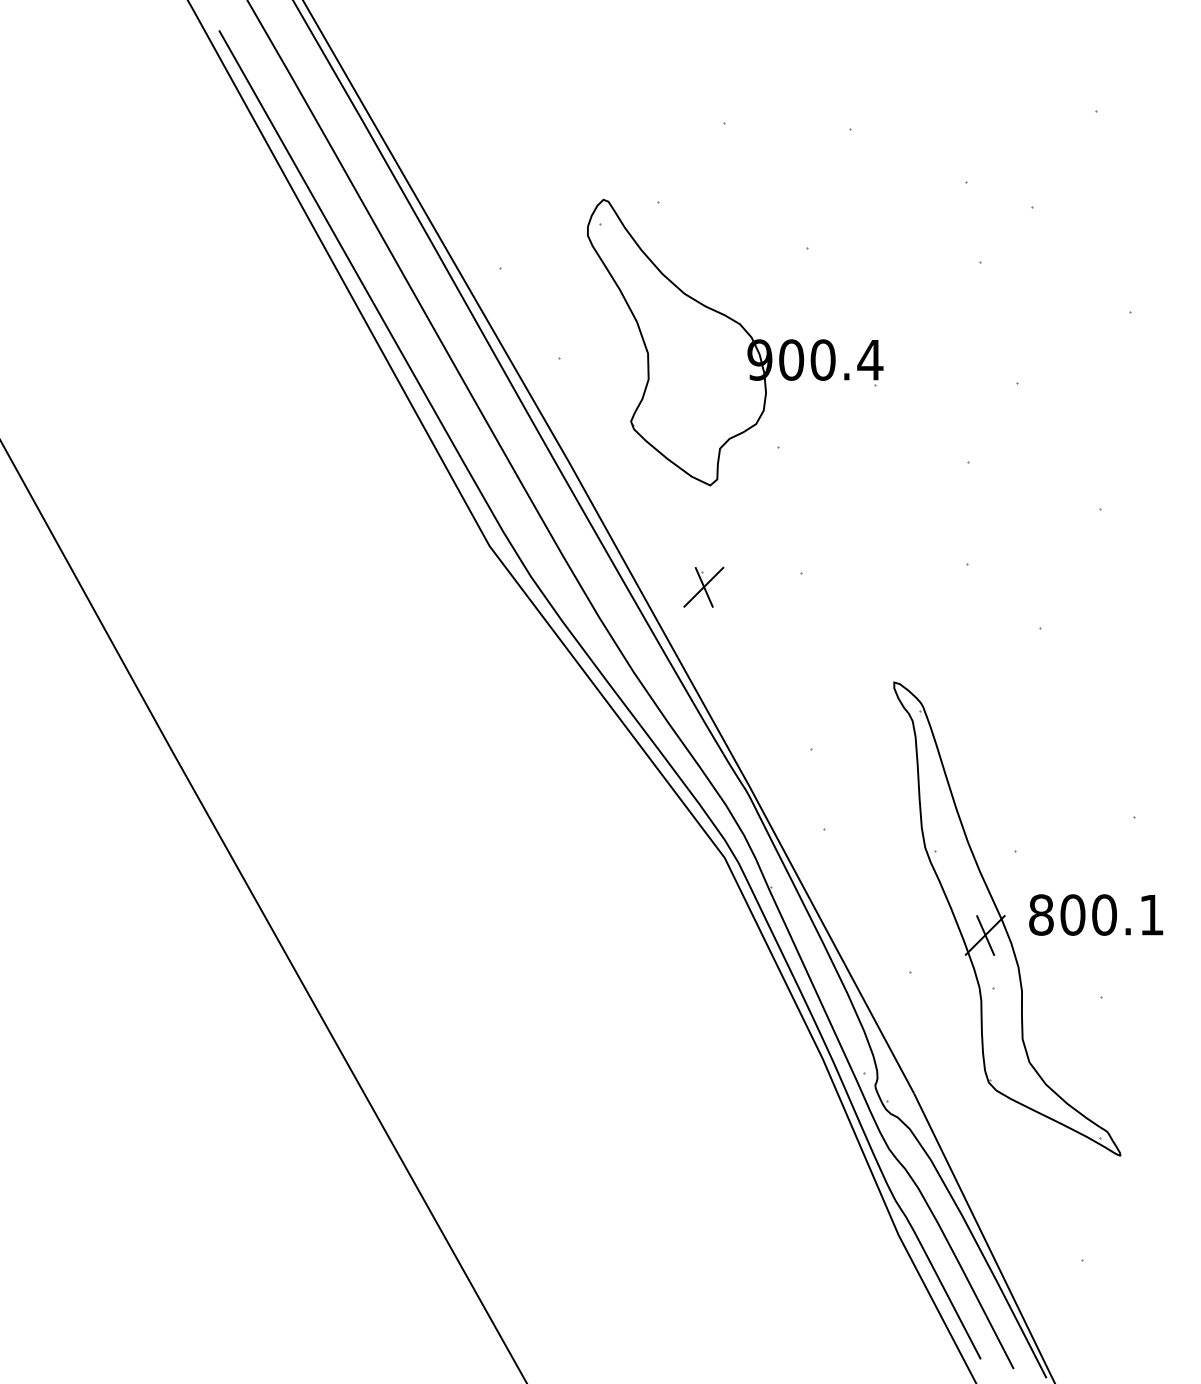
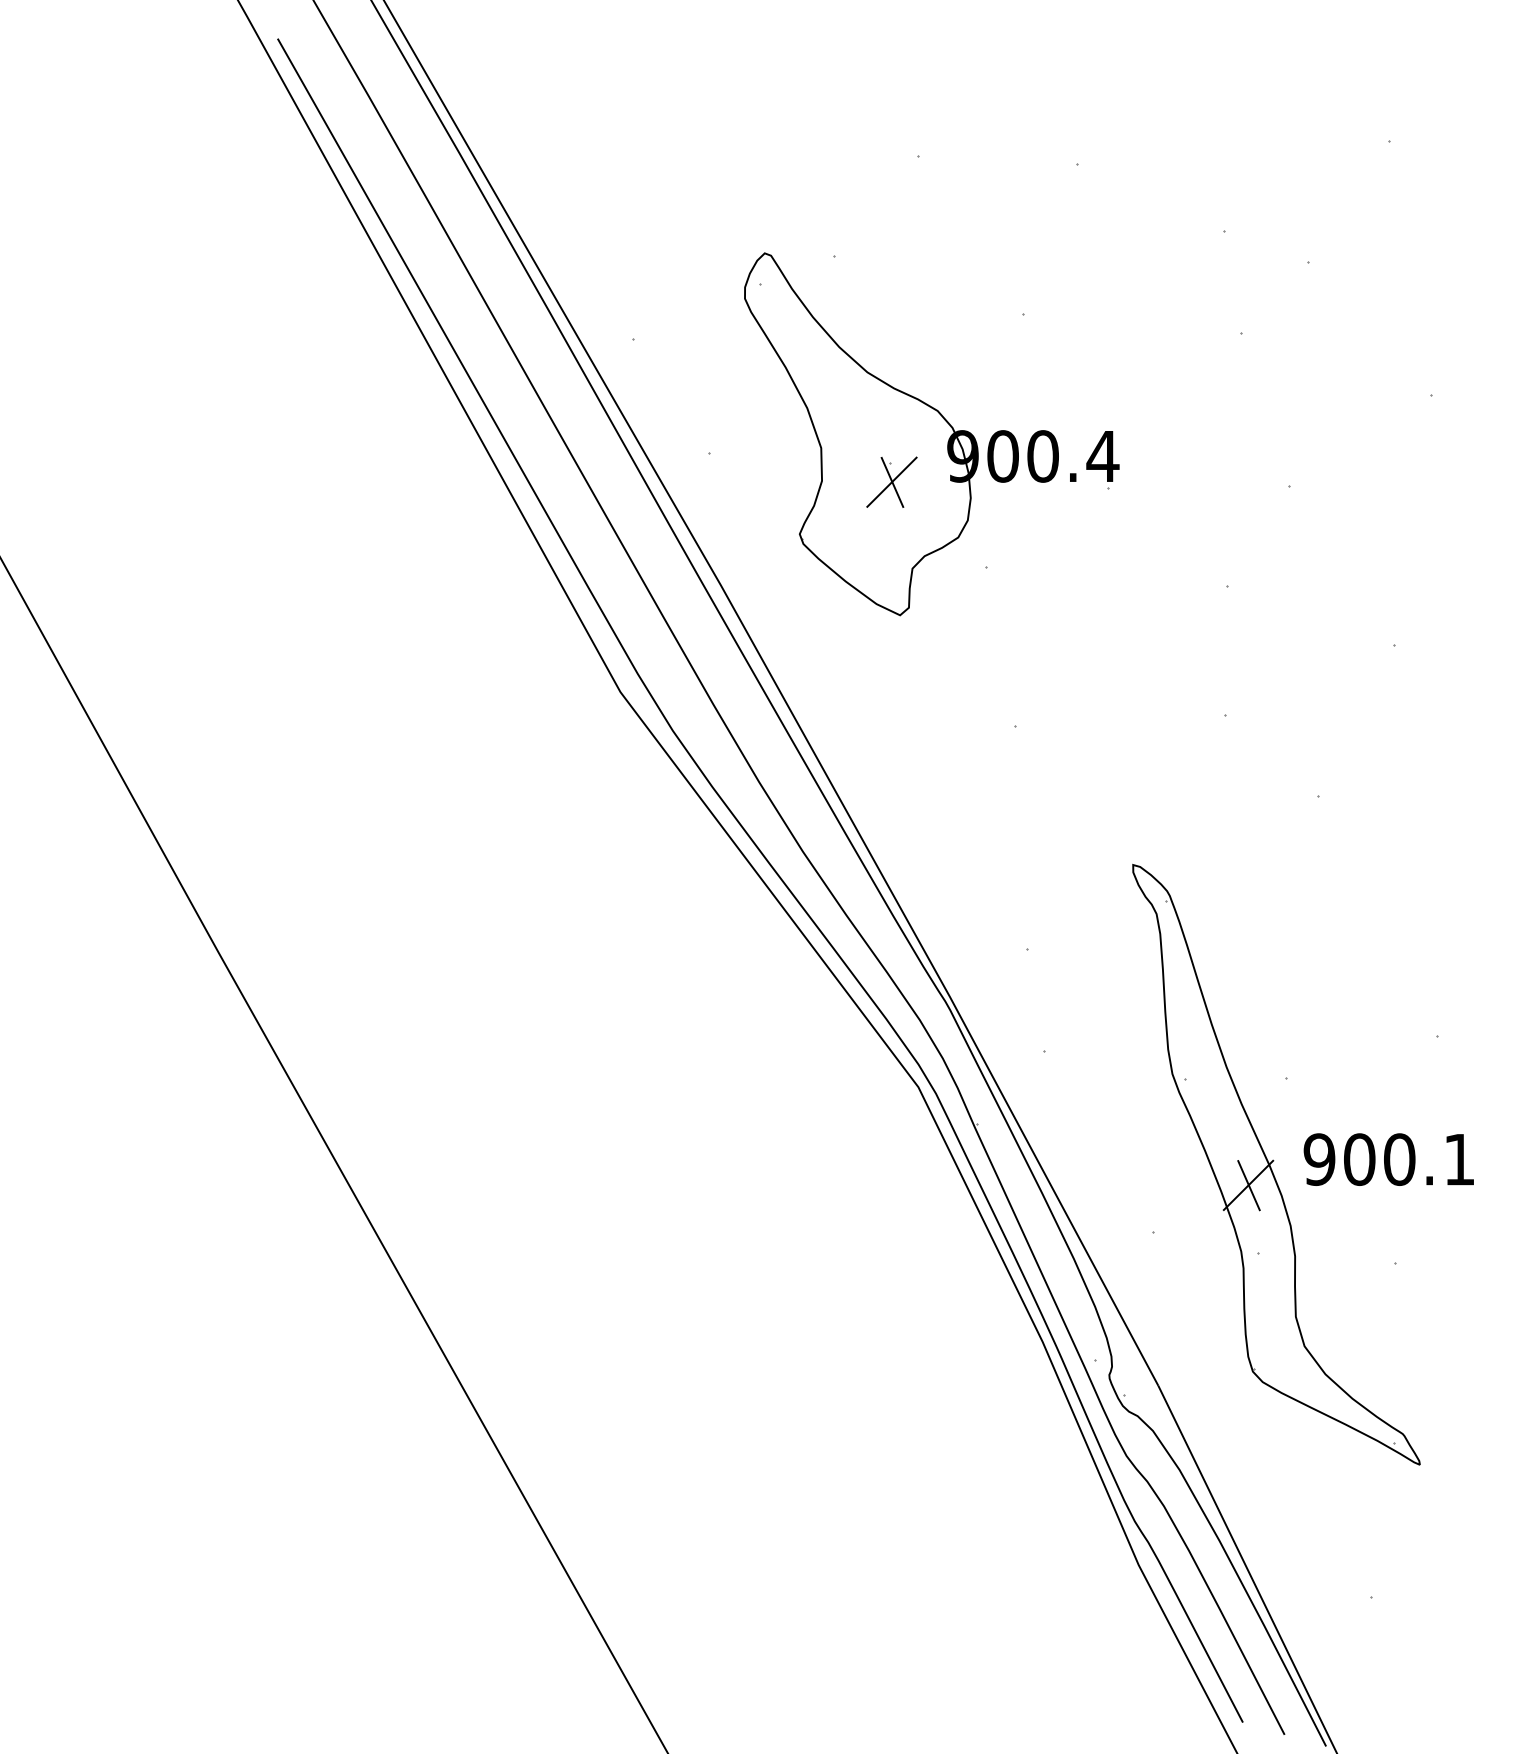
part: (703, 586) -> (891, 481), moved
text: (1041, 914) -> (1319, 1159), 800.1 -> 900.1

